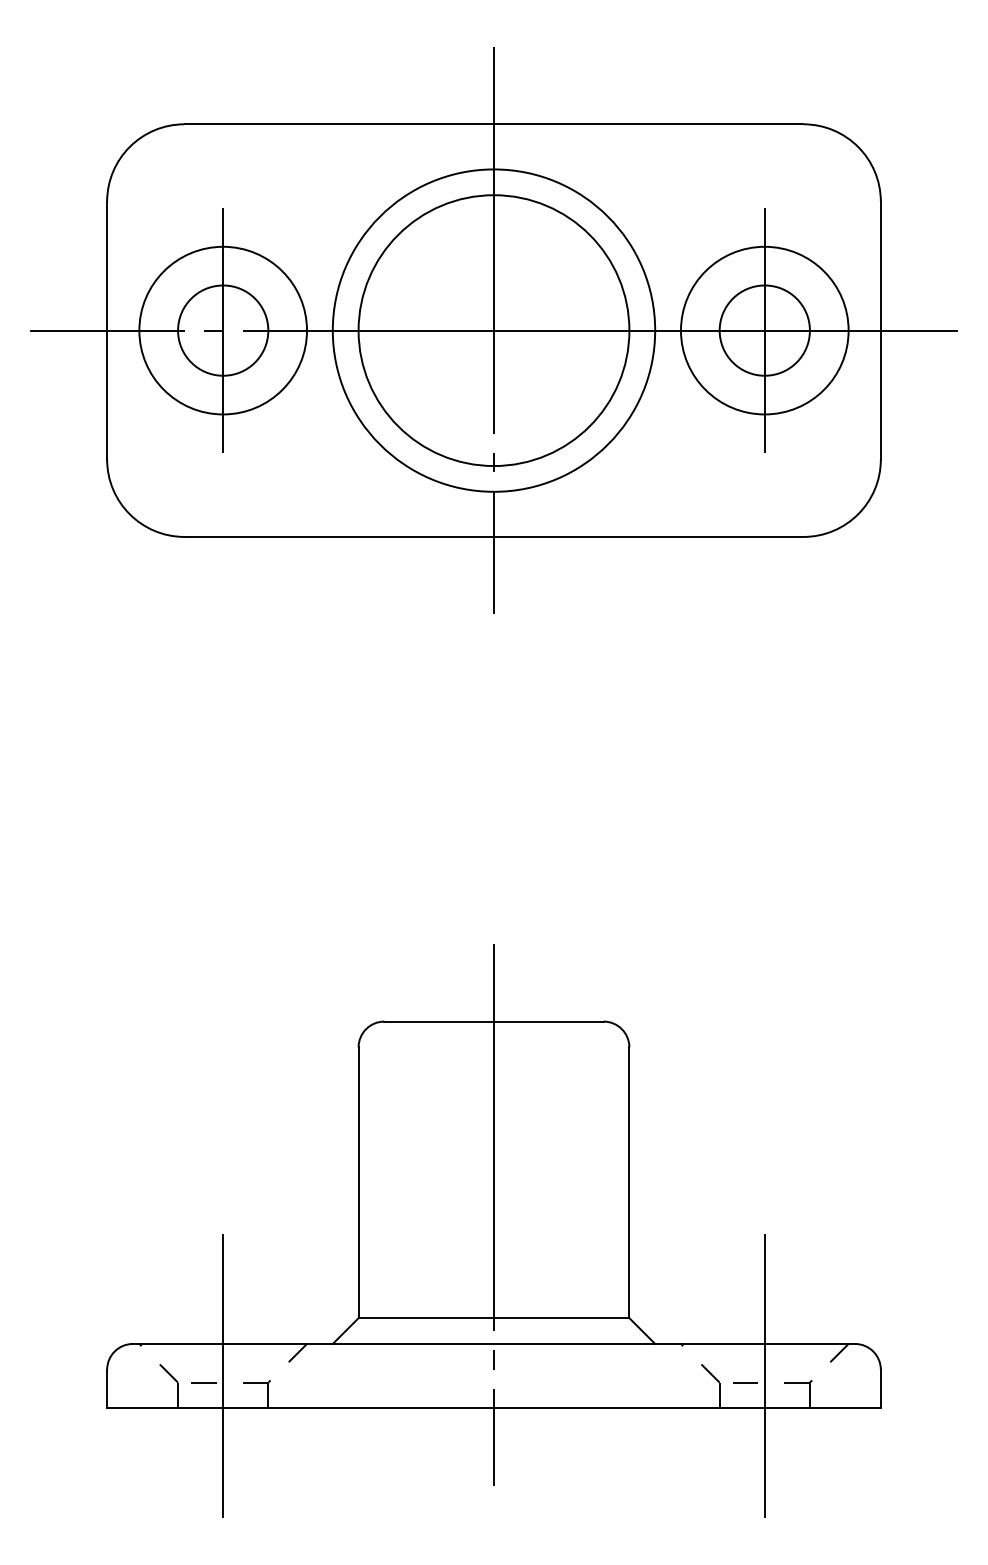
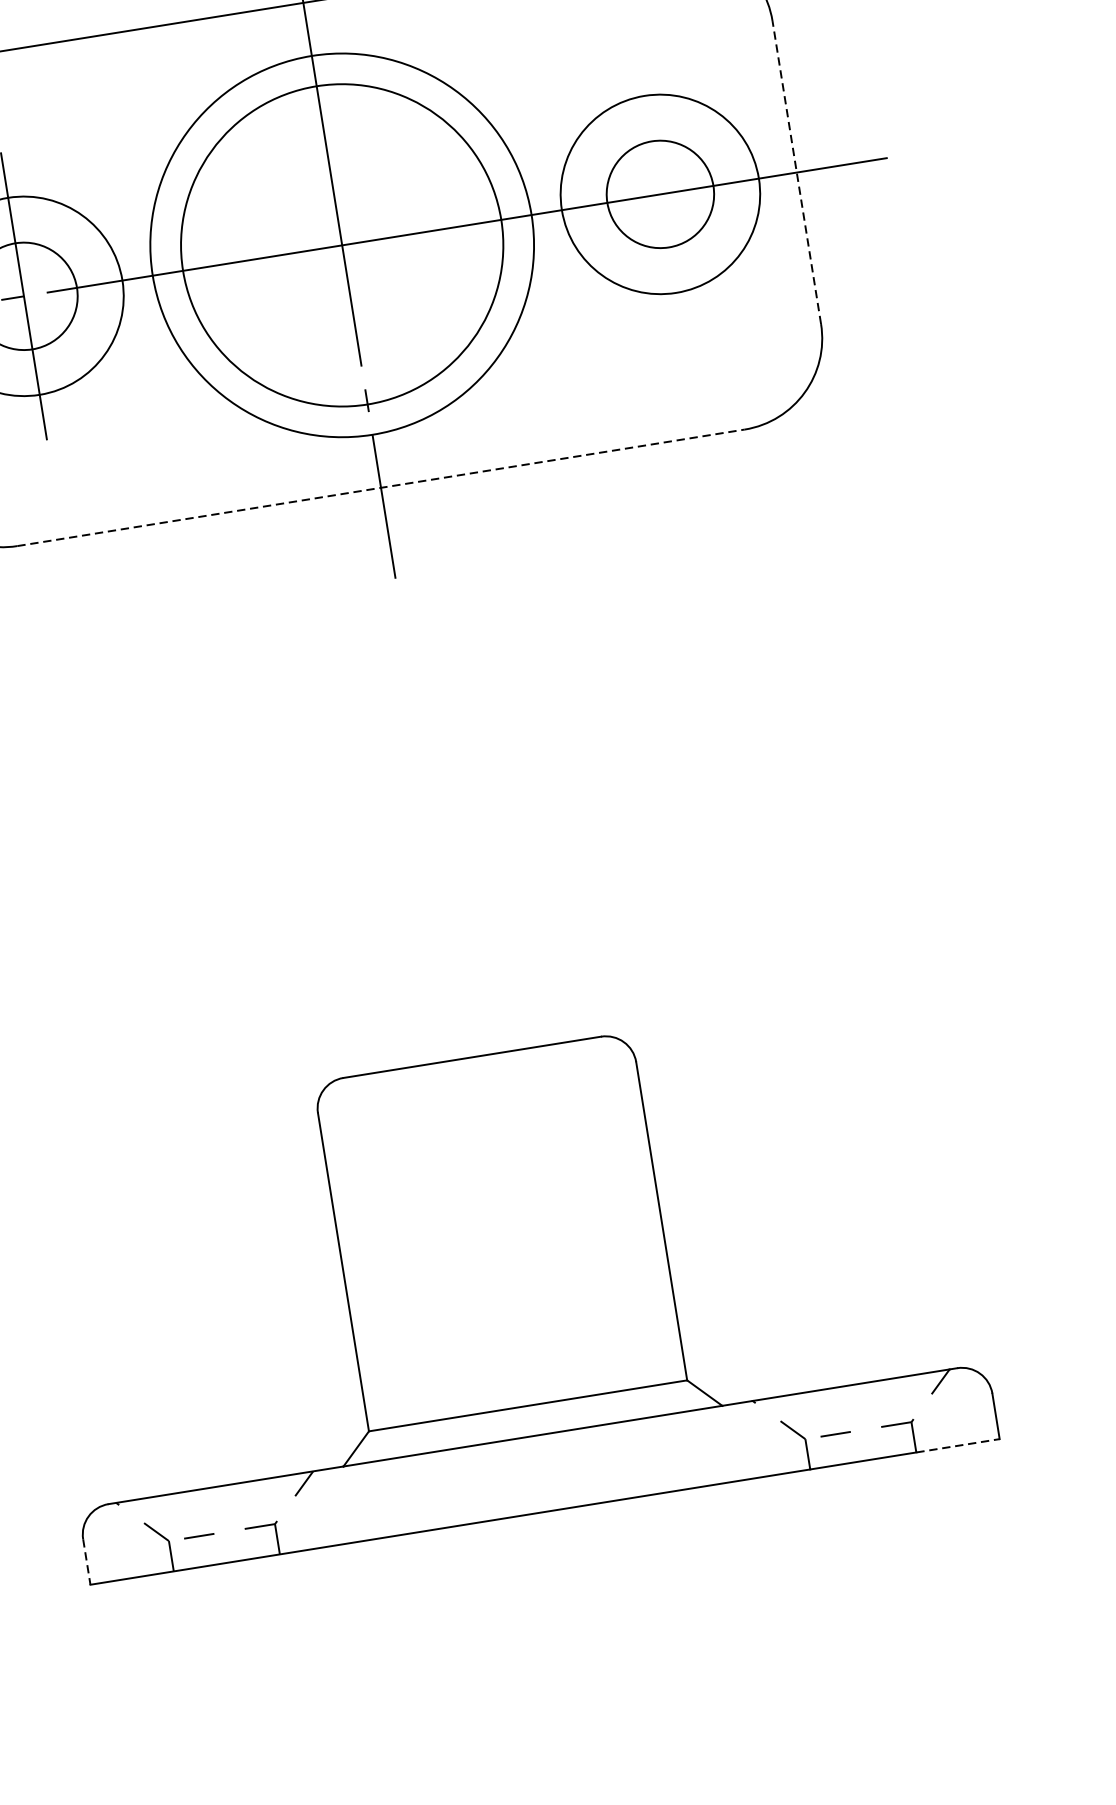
line: (764, 330) -> (660, 194), removed
line: (880, 330) -> (796, 172), solid -> dashed
line: (494, 536) -> (381, 487), solid -> dashed
line: (494, 1214) -> (509, 1283), removed
line: (223, 1376) -> (221, 1525), removed
line: (764, 1376) -> (856, 1423), removed
line: (107, 1389) -> (87, 1562), solid -> dashed
line: (845, 1408) -> (958, 1445), solid -> dashed

